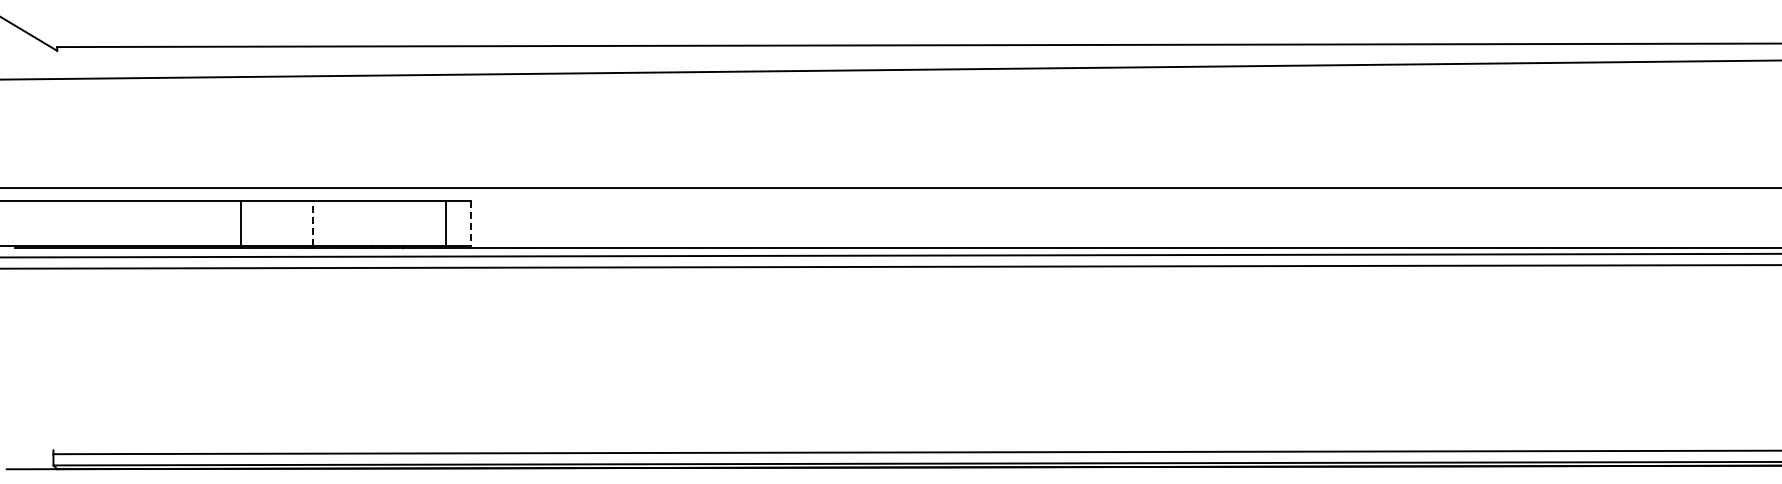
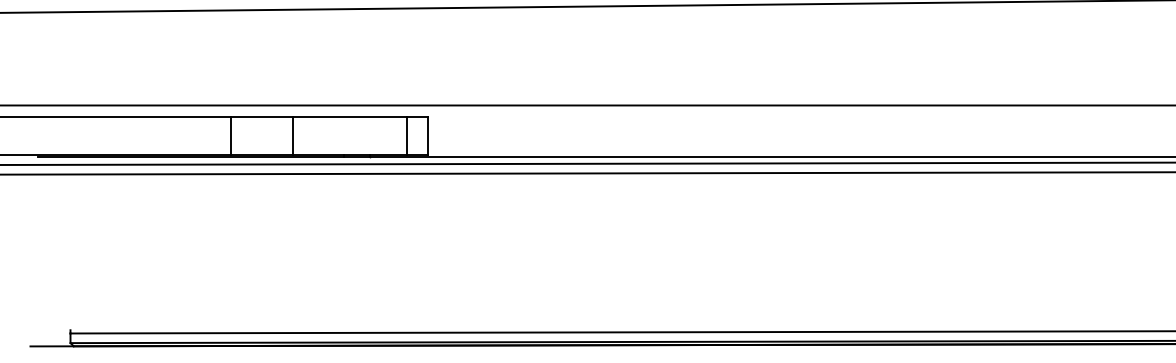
line: (313, 223) -> (293, 135), dashed -> solid
line: (471, 224) -> (428, 136), dashed -> solid

